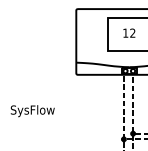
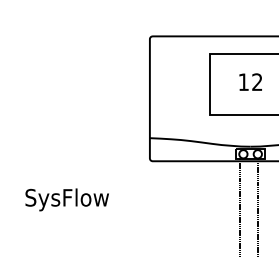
text: (32, 111) -> (66, 200), moved

